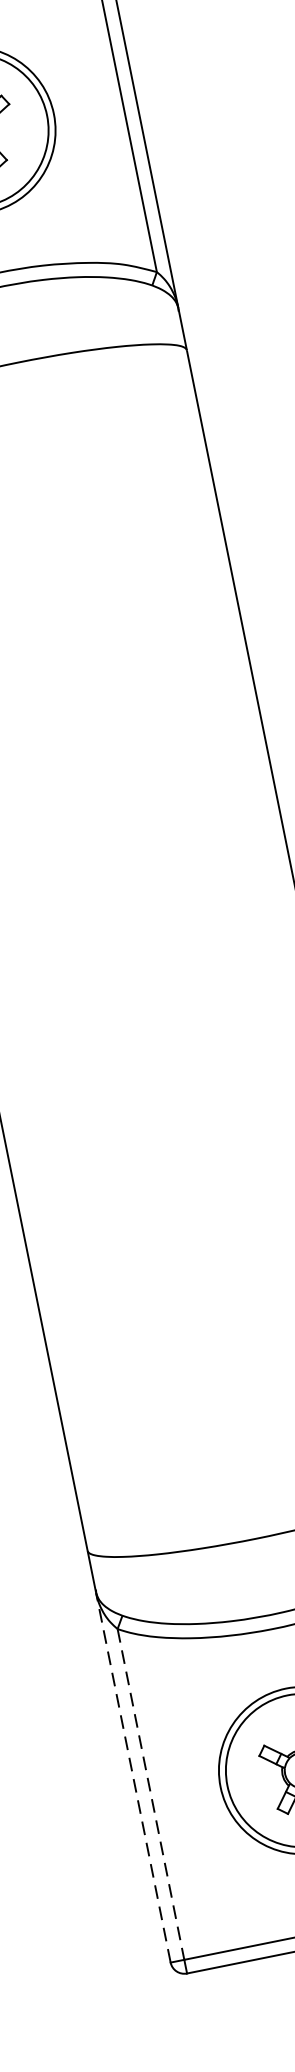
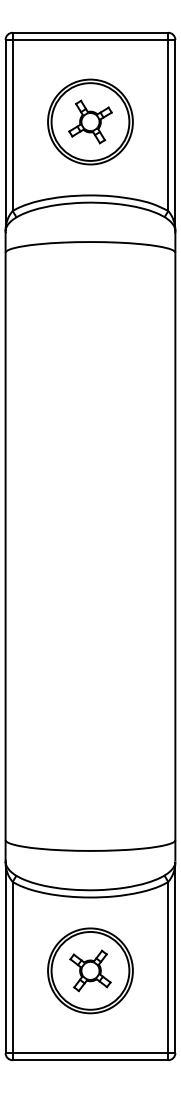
line: (133, 1777) -> (5, 957), dashed -> solid
line: (150, 1794) -> (12, 967), dashed -> solid

